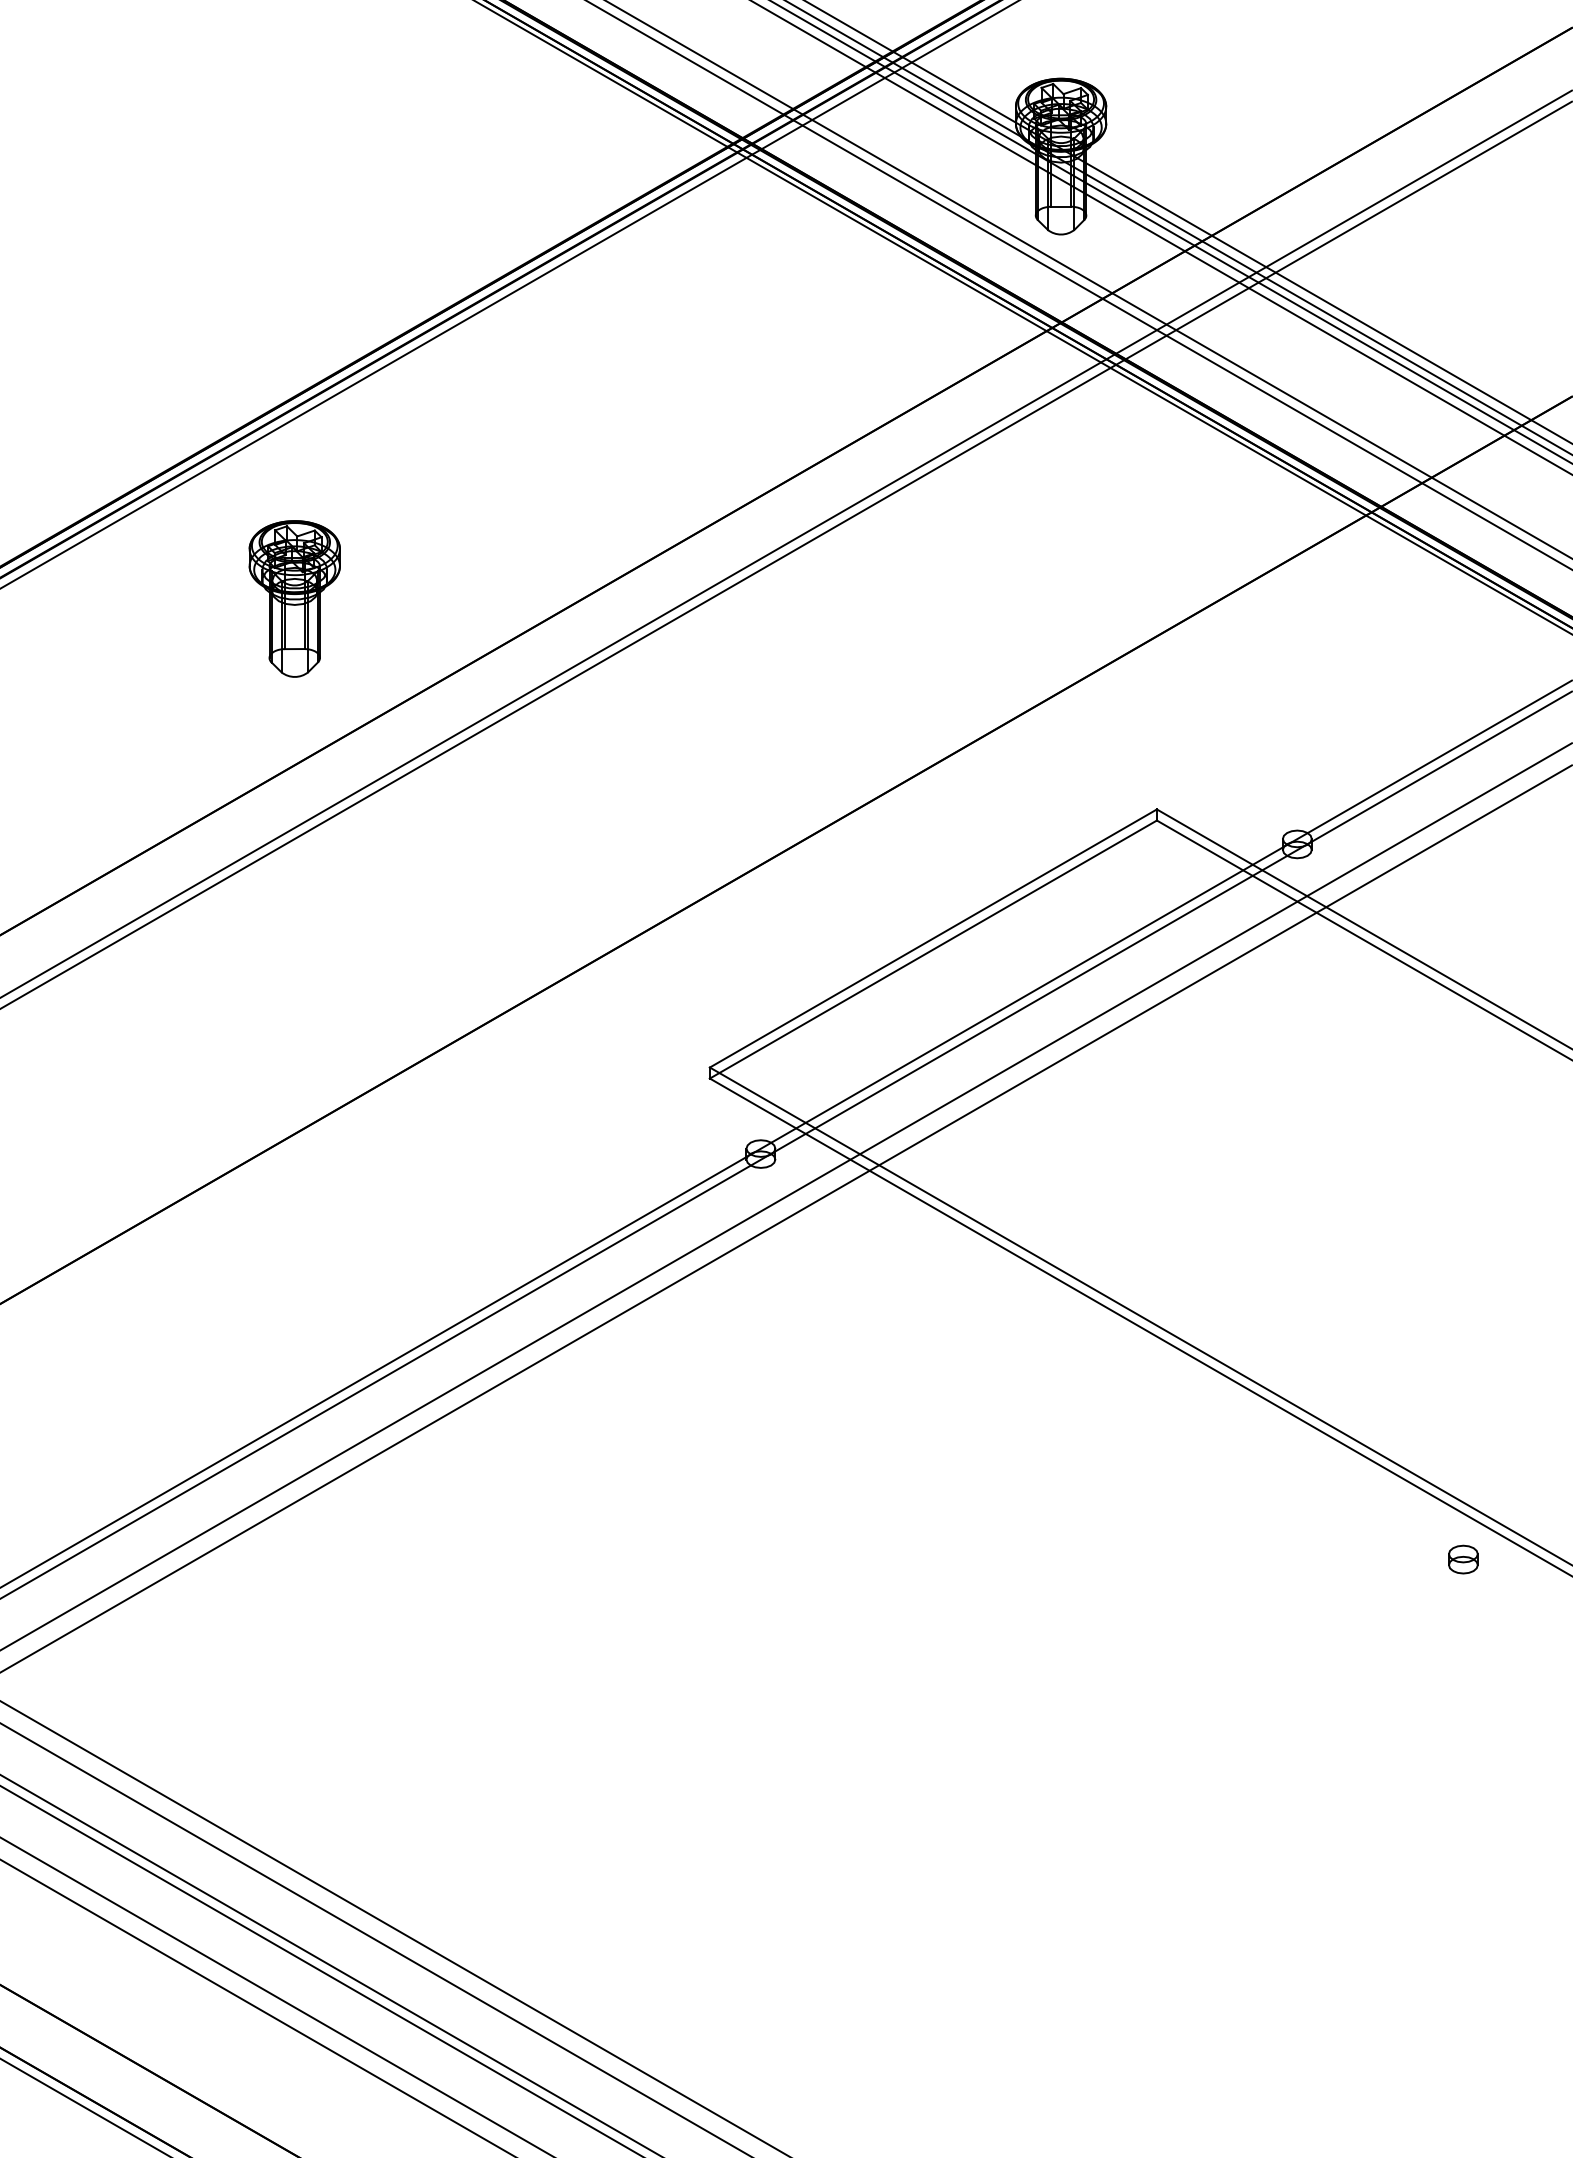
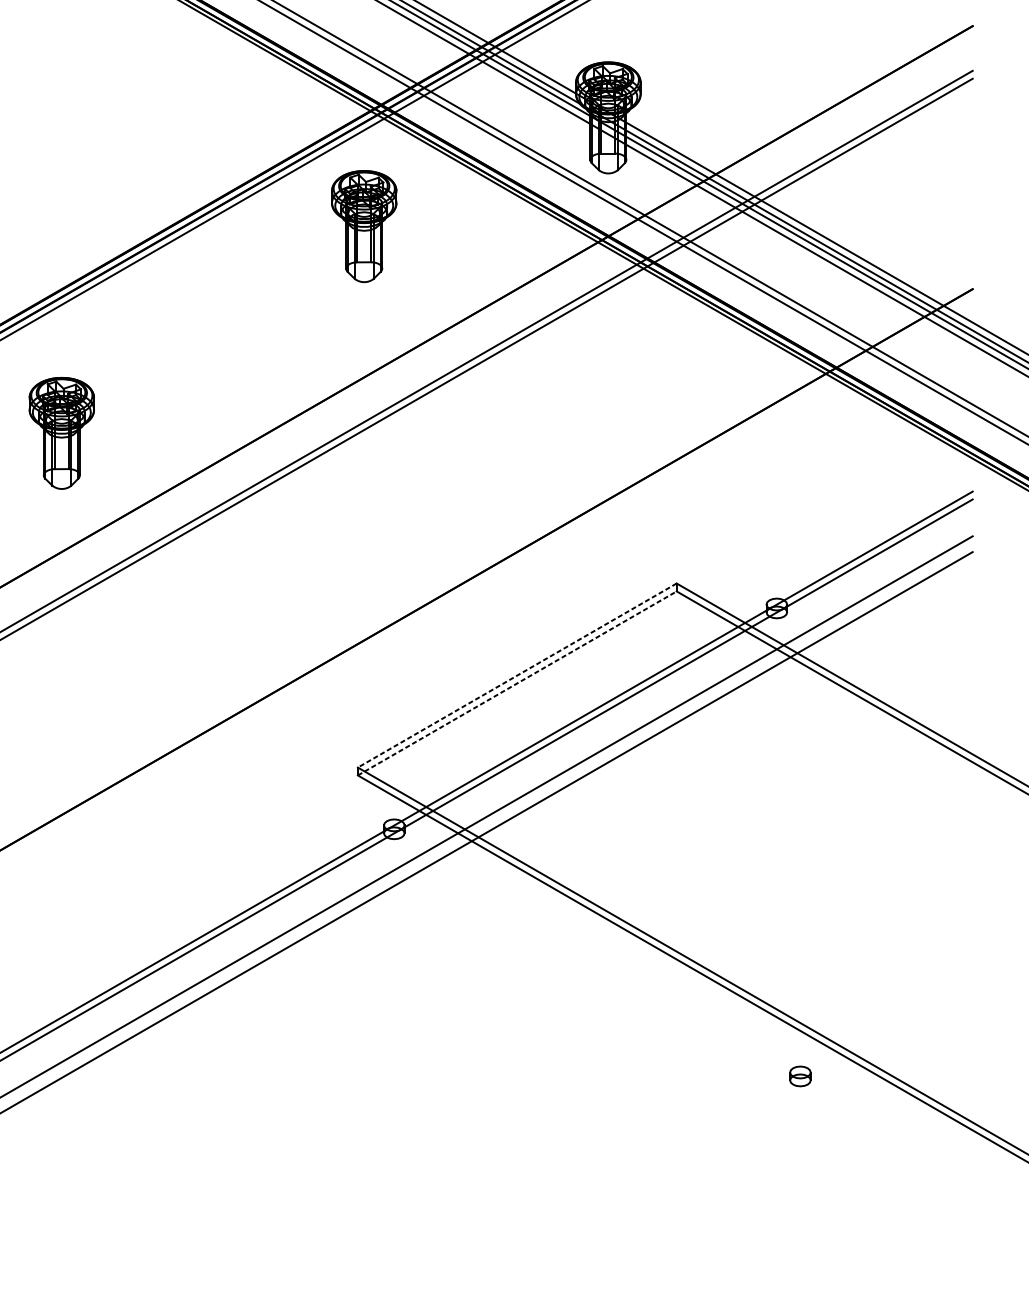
part: (718, 308) -> (364, 226), added
line: (932, 938) -> (516, 675), solid -> dashed
line: (933, 949) -> (517, 683), solid -> dashed
part: (1463, 1559) -> (800, 1076), moved

